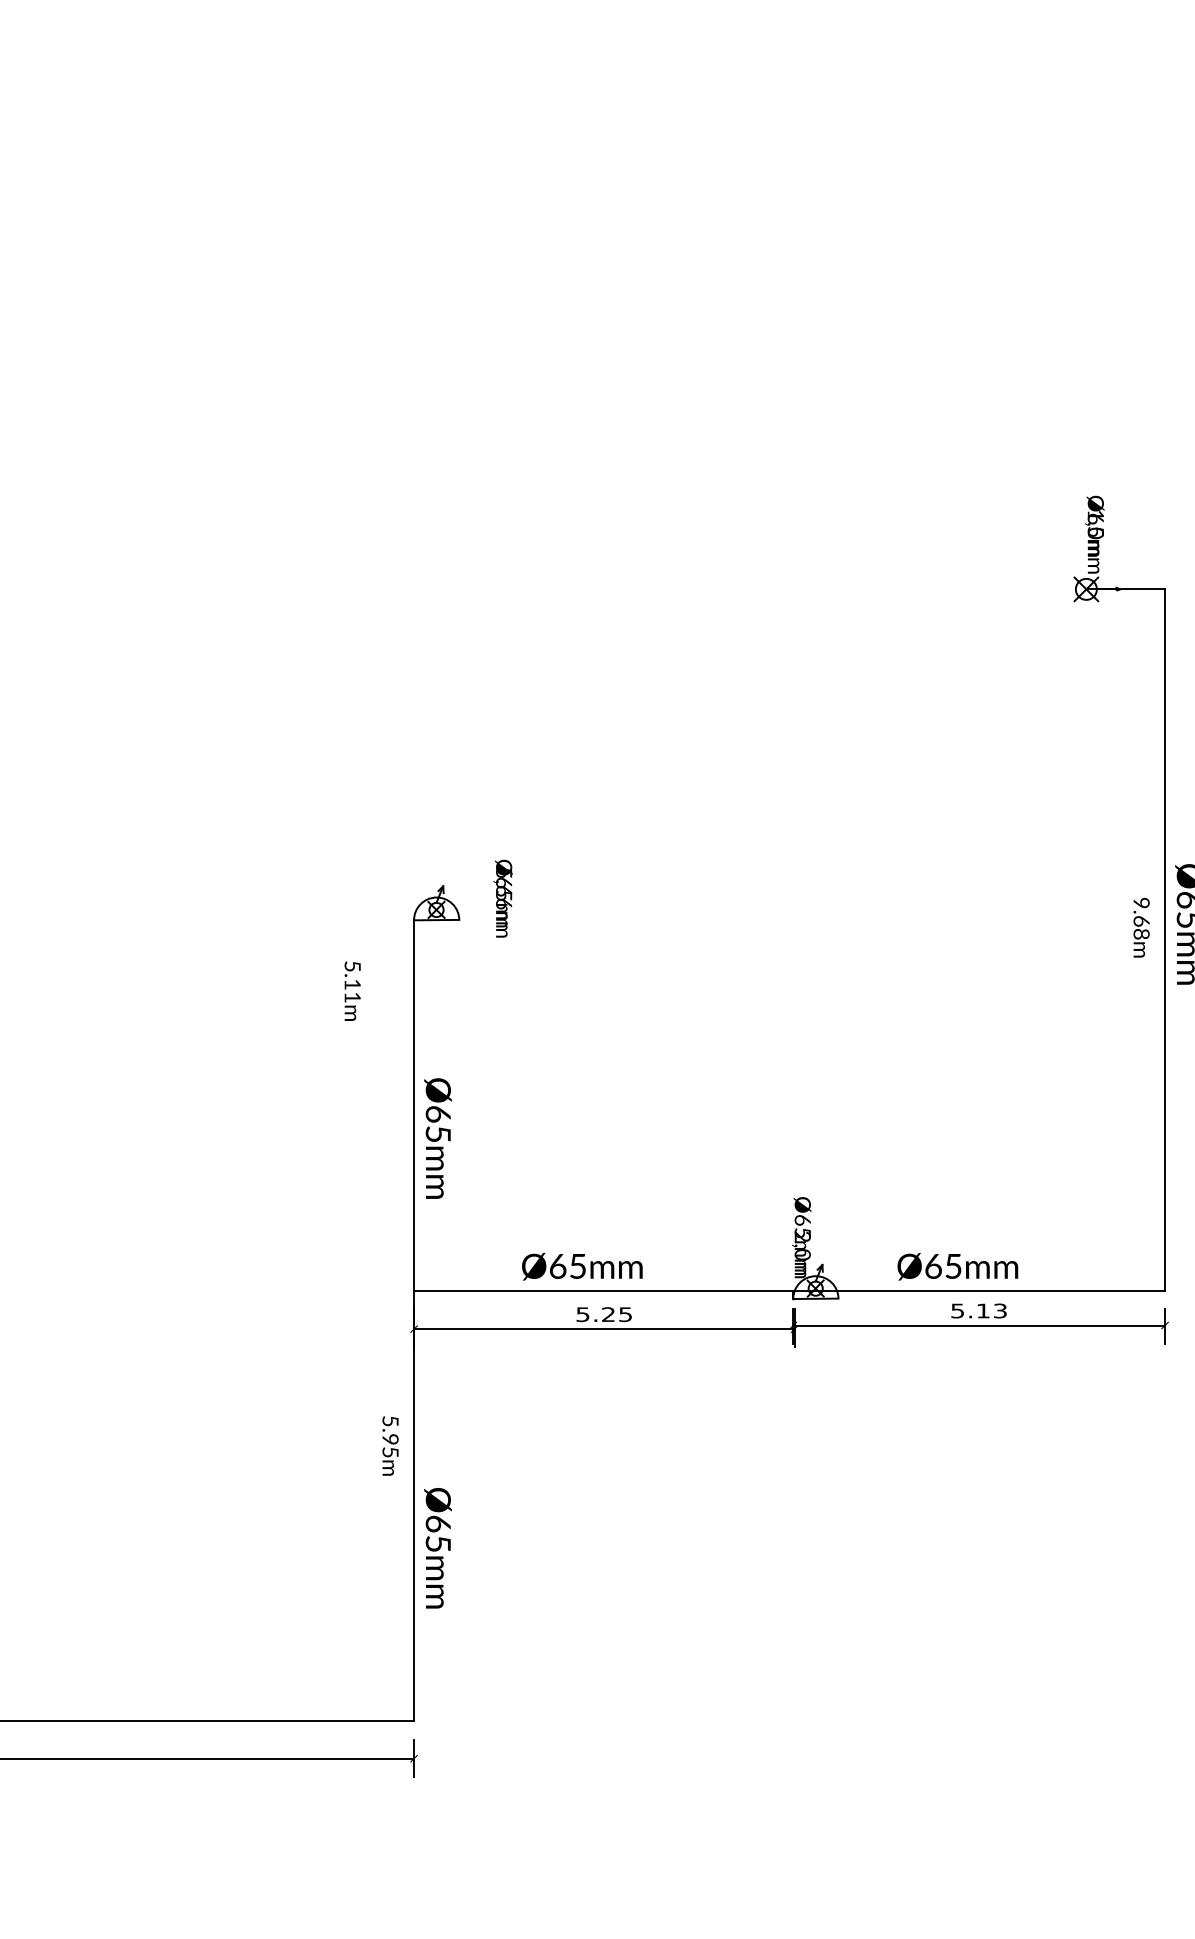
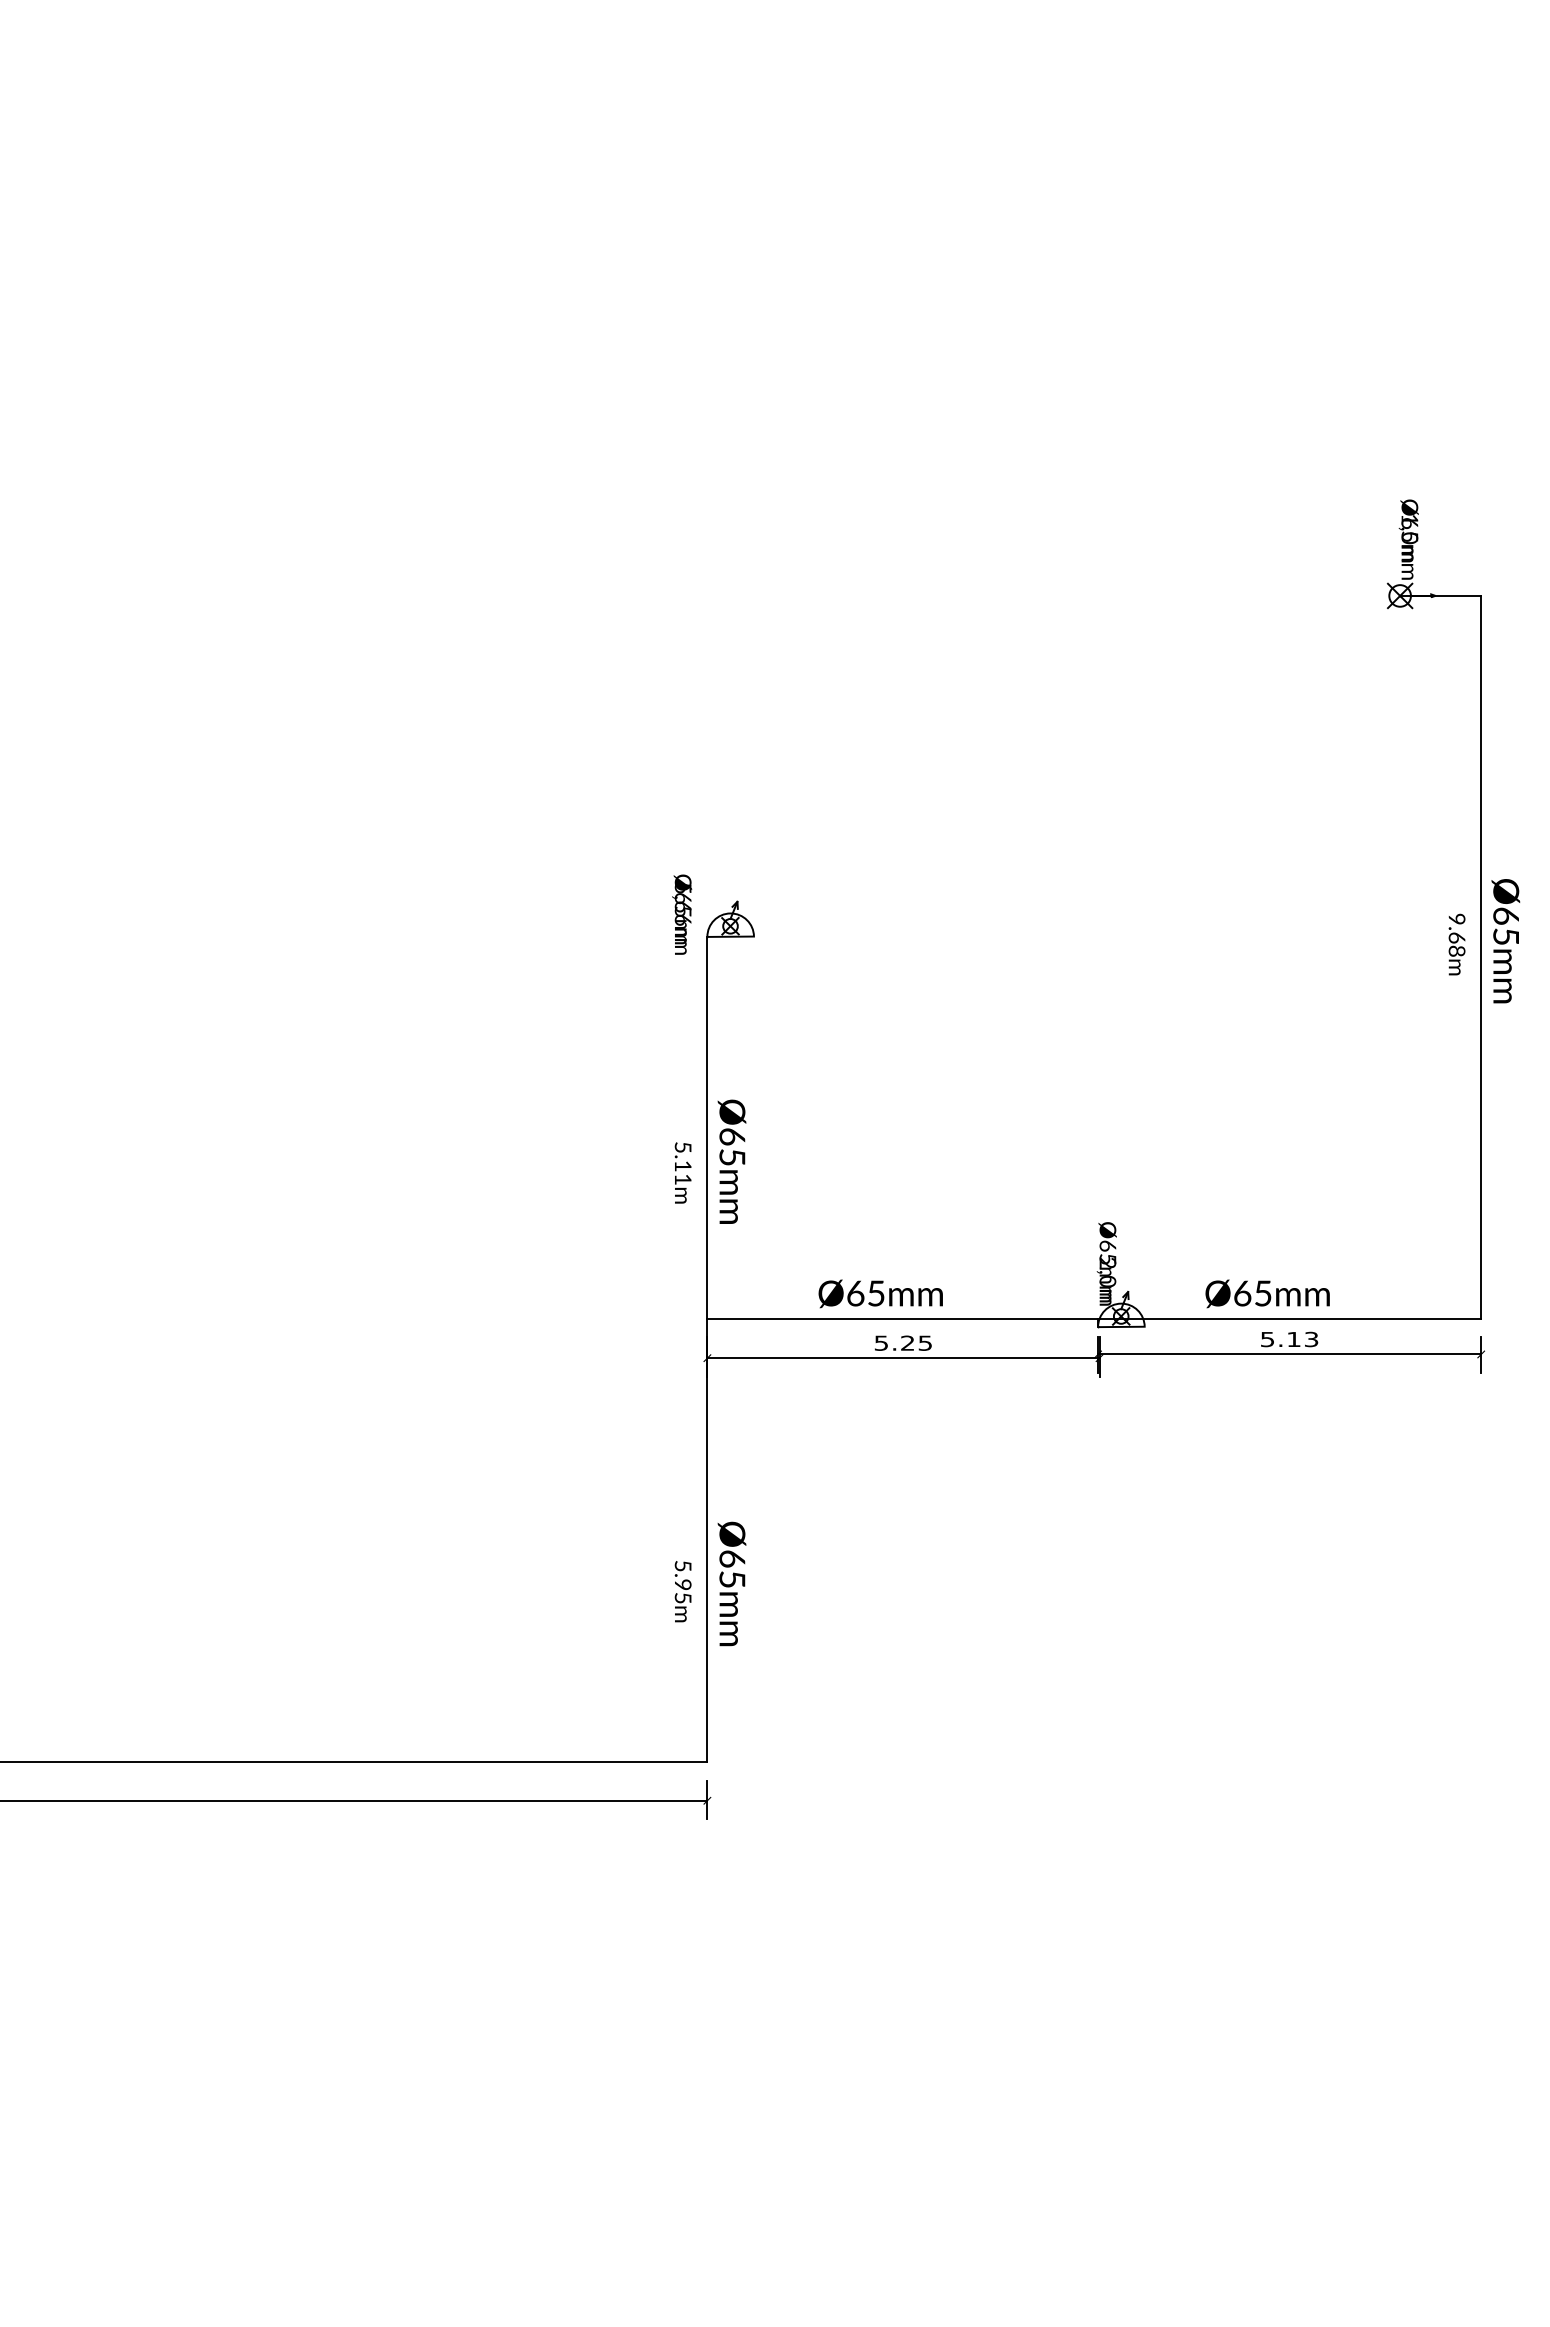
text: (503, 898) -> (682, 914), moved
text: (352, 990) -> (682, 1172), moved
text: (389, 1445) -> (682, 1591), moved

